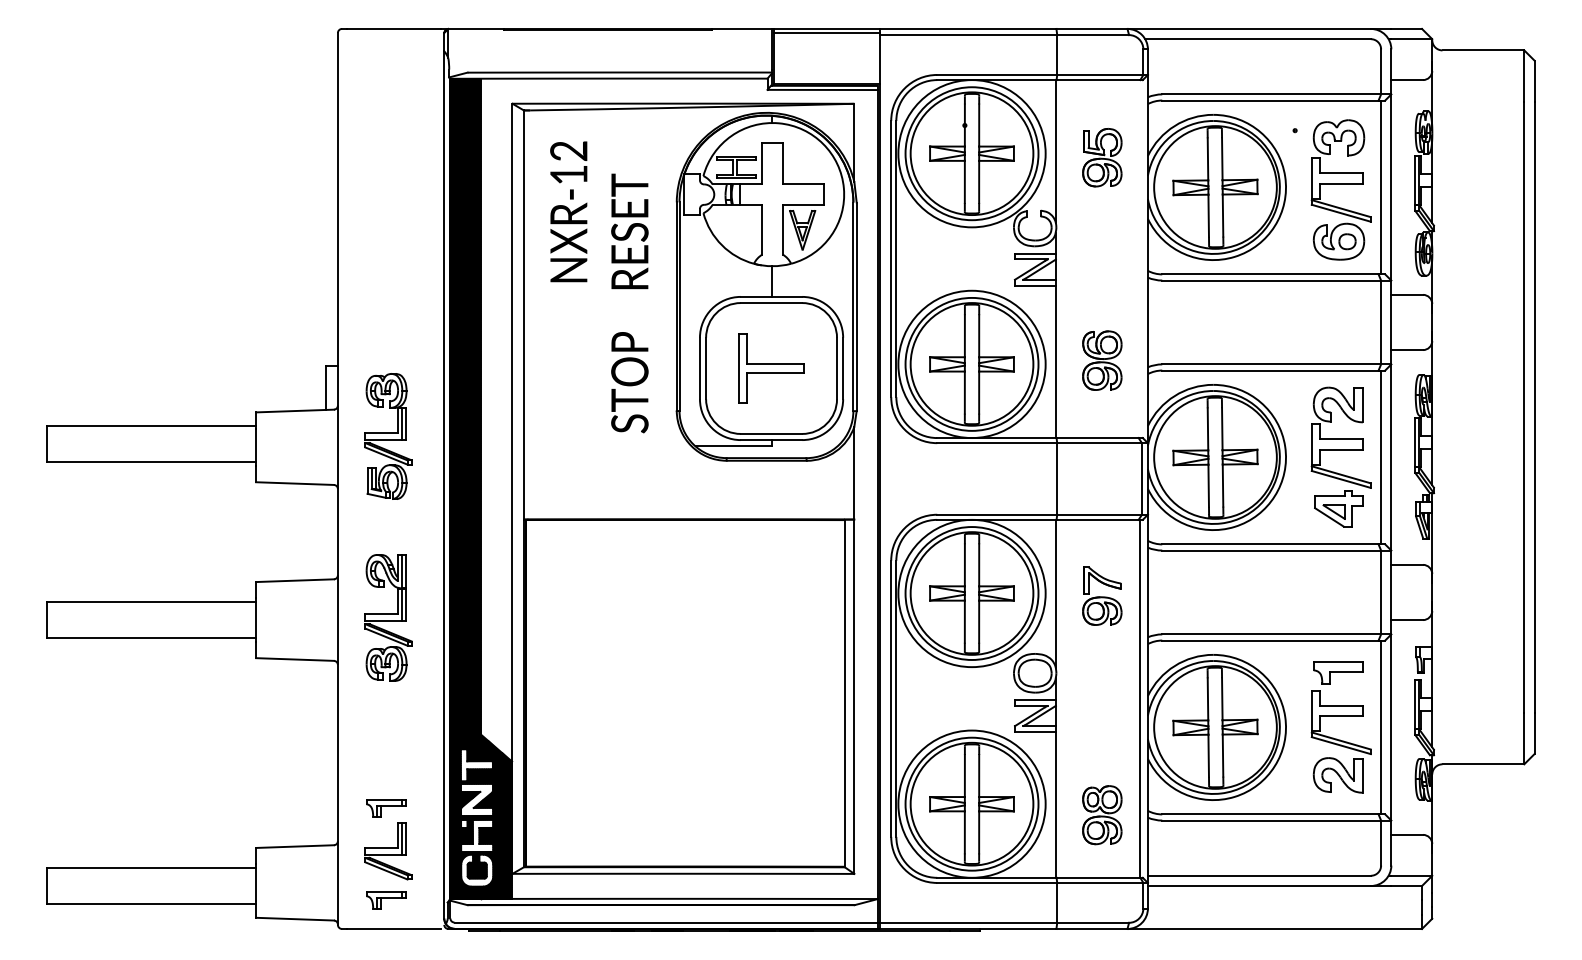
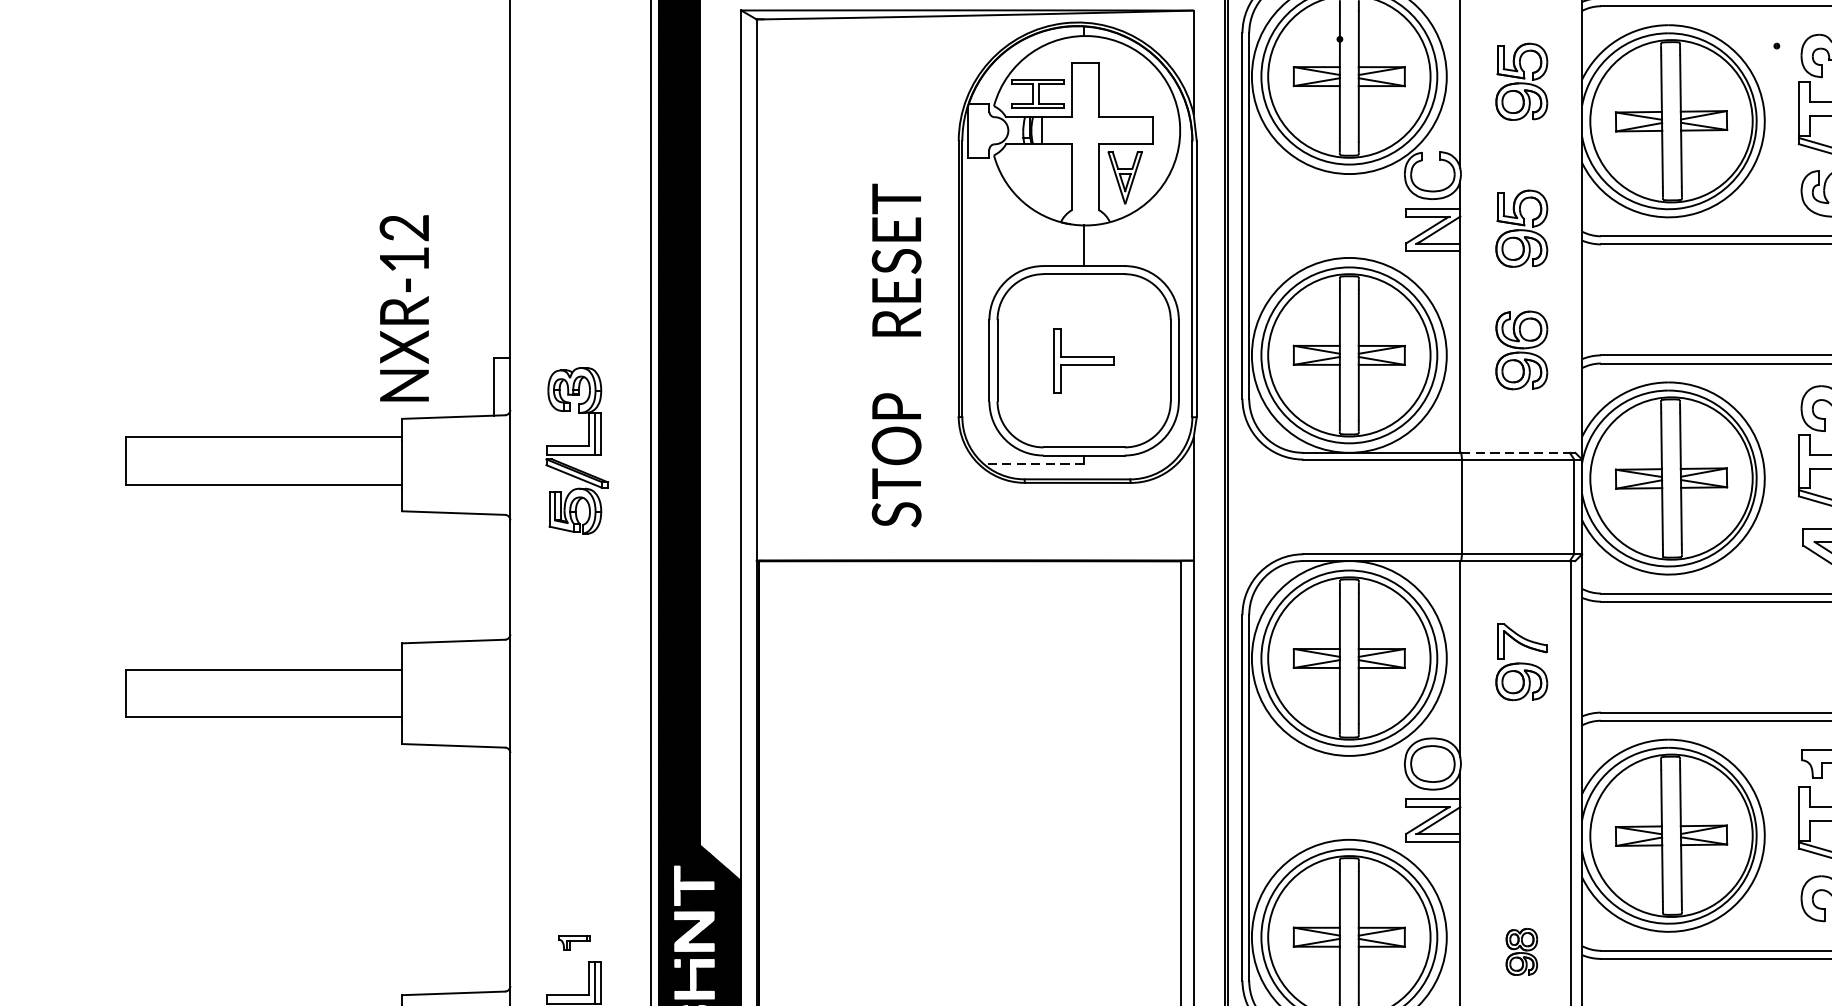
text: (568, 211) -> (403, 307), moved
part: (1102, 268) -> (1521, 228), added
text: (629, 303) -> (896, 355), moved
part: (771, 368) -> (1084, 360), size x0.7
line: (1098, 438) -> (1516, 453), solid -> dashed
line: (733, 446) -> (1033, 463), solid -> dashed
part: (388, 617) -> (577, 690), removed
part: (386, 808) -> (574, 942), size x0.6
part: (1102, 815) -> (1521, 952), size x0.6

